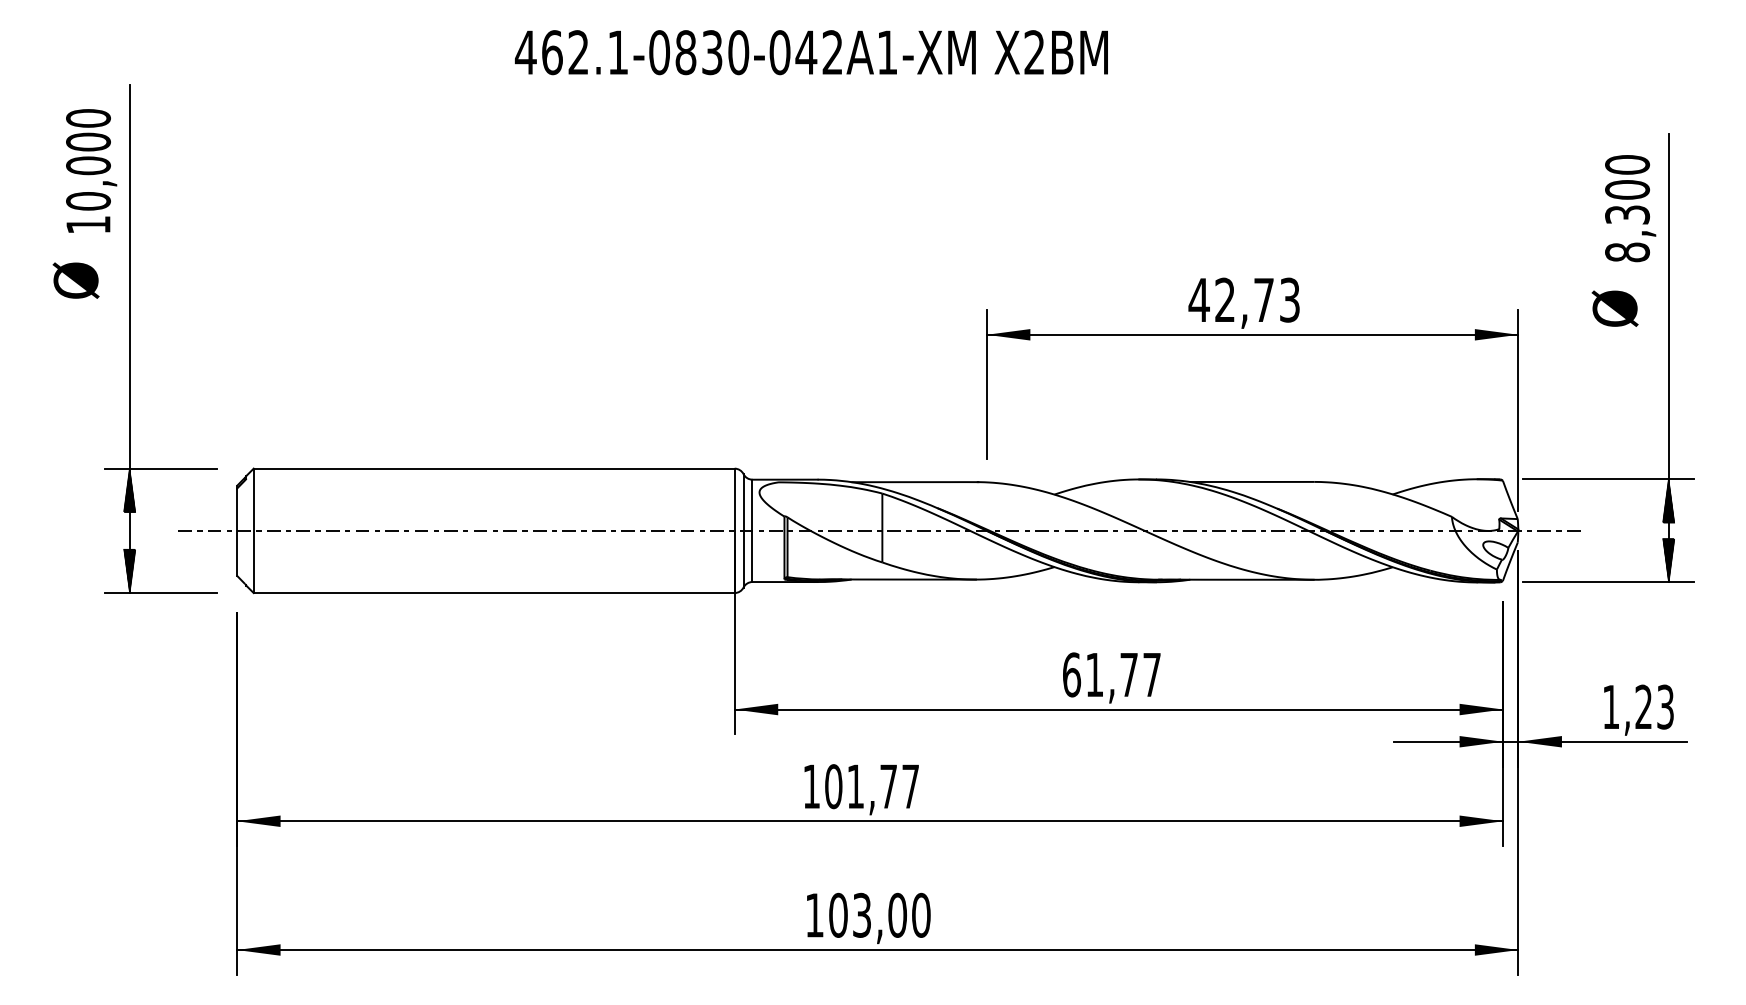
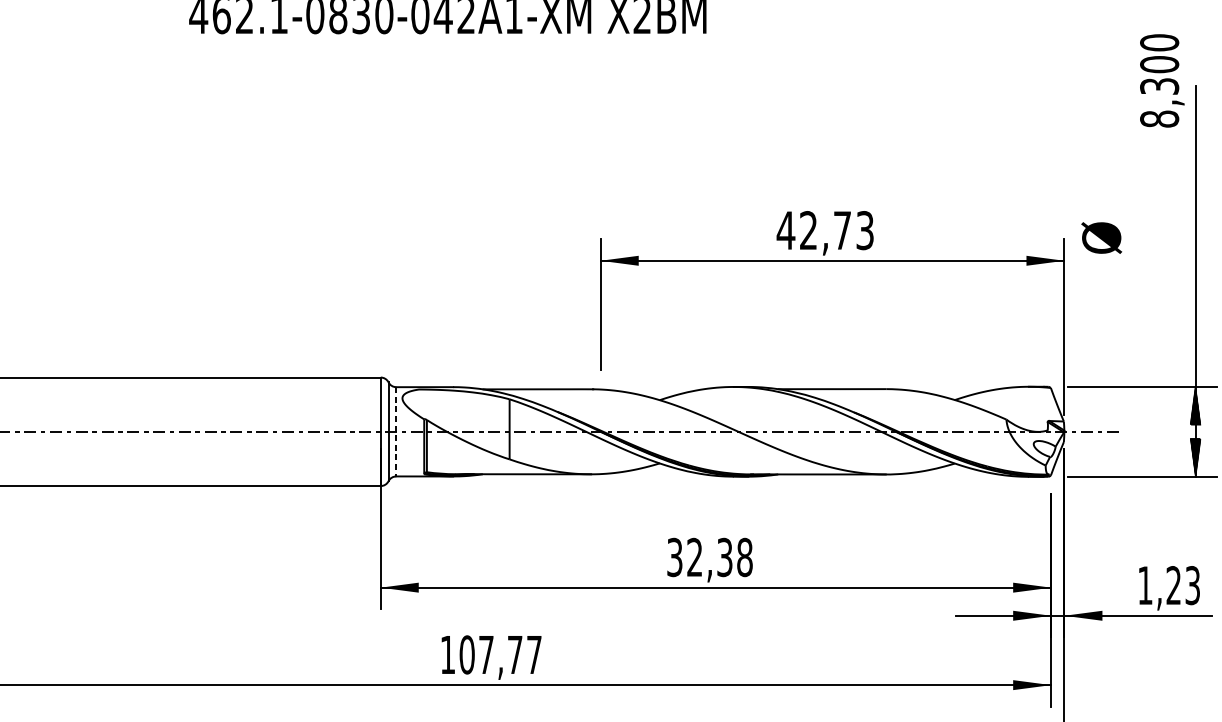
text: (1630, 208) -> (1162, 80), moved
text: (1614, 308) -> (1101, 237), moved
line: (752, 531) -> (396, 432), solid -> dashed
text: (1112, 674) -> (710, 557), 61,77 -> 32,38
text: (855, 786) -> (486, 654), 101,77 -> 107,77

